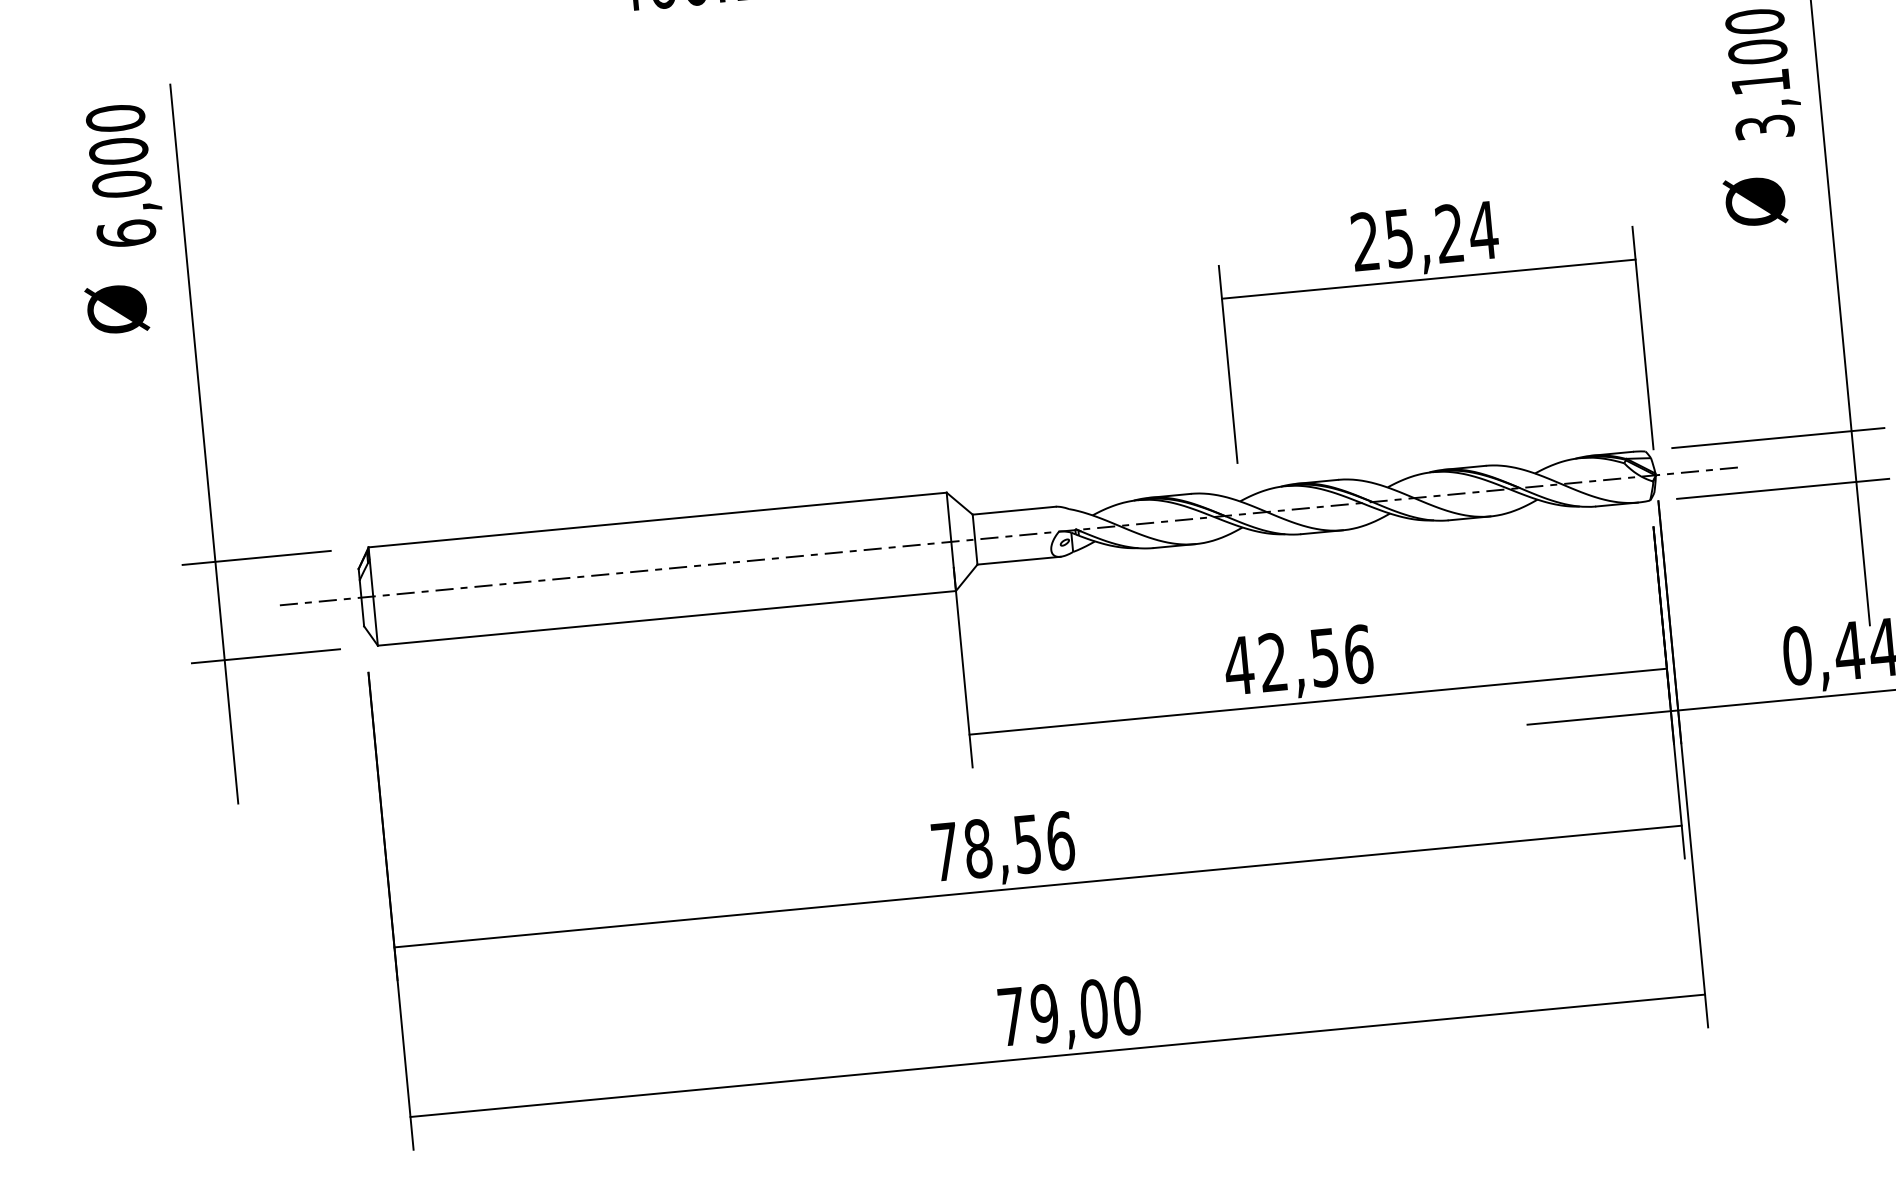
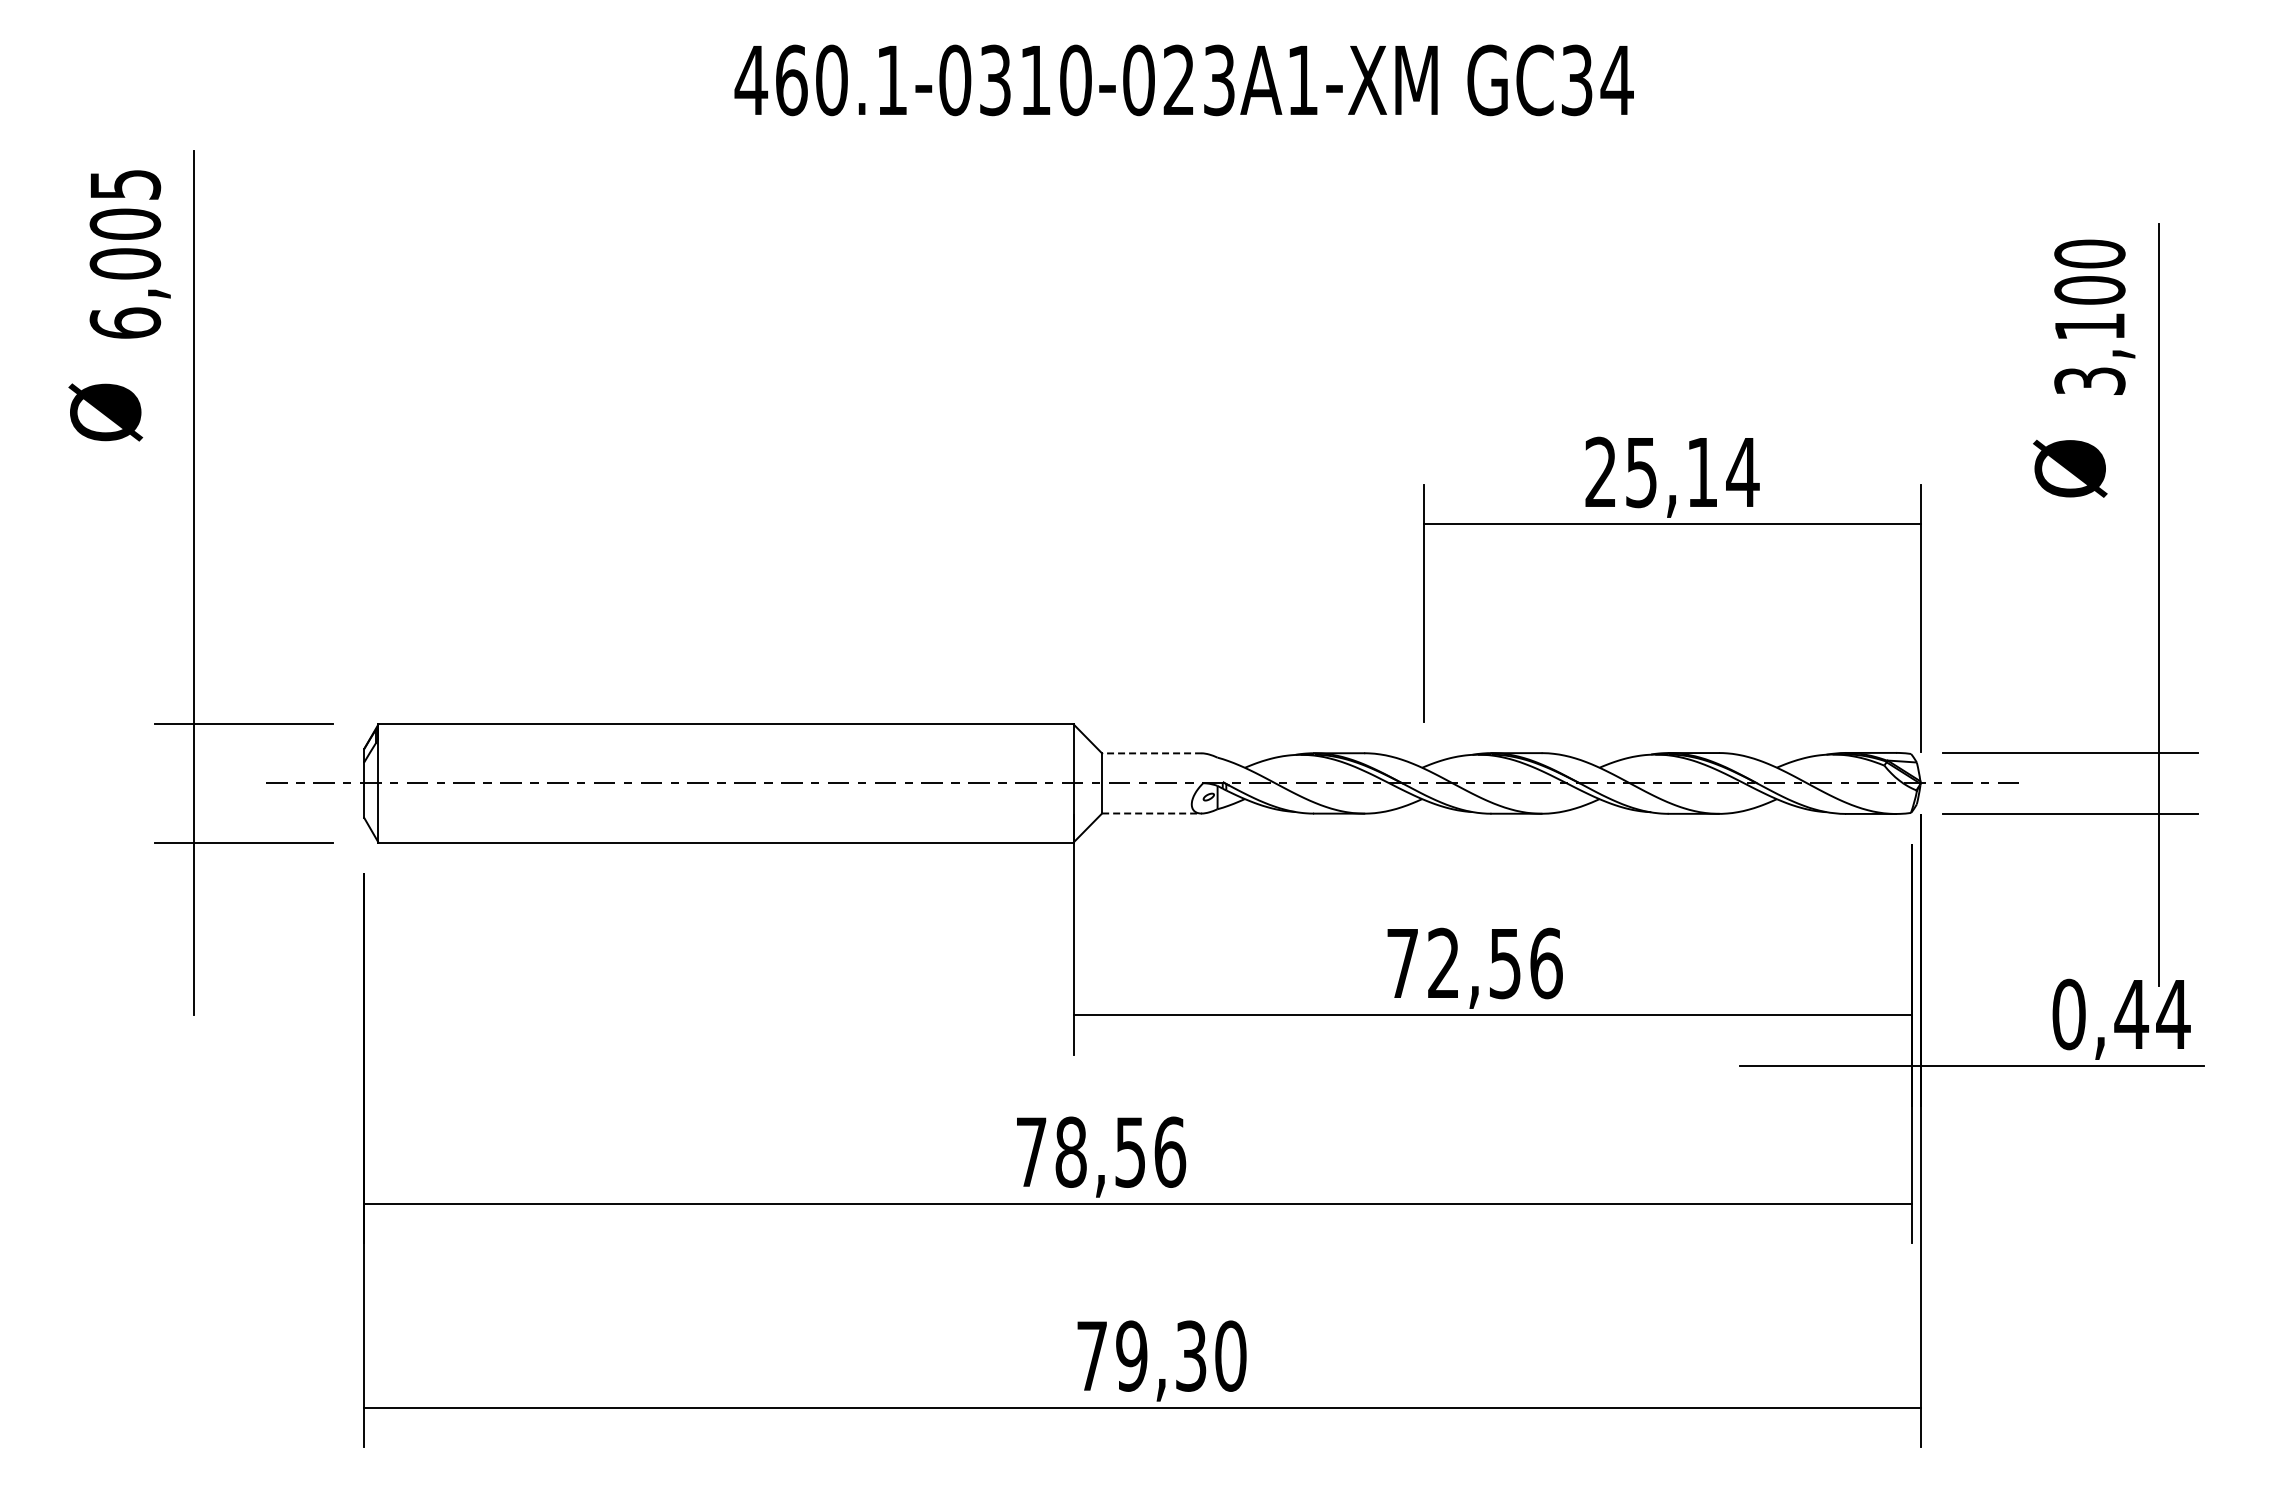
text: (115, 118) -> (125, 184), 6,000 -> 6,005
text: (1449, 233) -> (1701, 471), 25,24 -> 25,14
line: (1014, 510) -> (1152, 753), solid -> dashed
line: (1019, 560) -> (1152, 813), solid -> dashed
text: (1239, 665) -> (1402, 963), 42,56 -> 72,56
text: (1093, 1008) -> (1190, 1355), 79,00 -> 79,30

